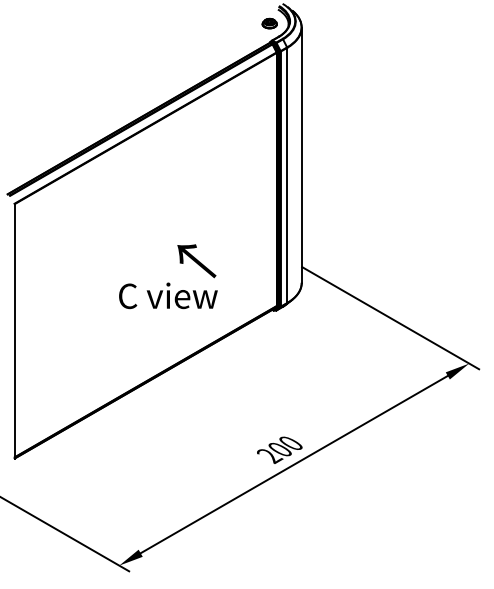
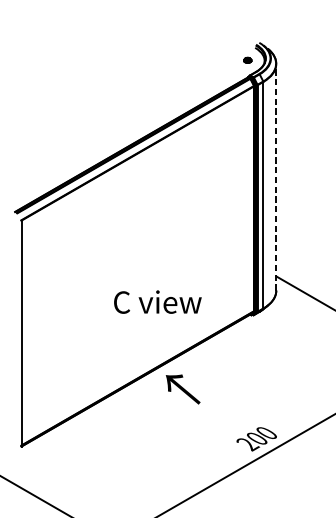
part: (269, 23) -> (247, 60), size x0.6
line: (301, 155) -> (276, 177), solid -> dashed
text: (196, 261) -> (182, 389), moved

